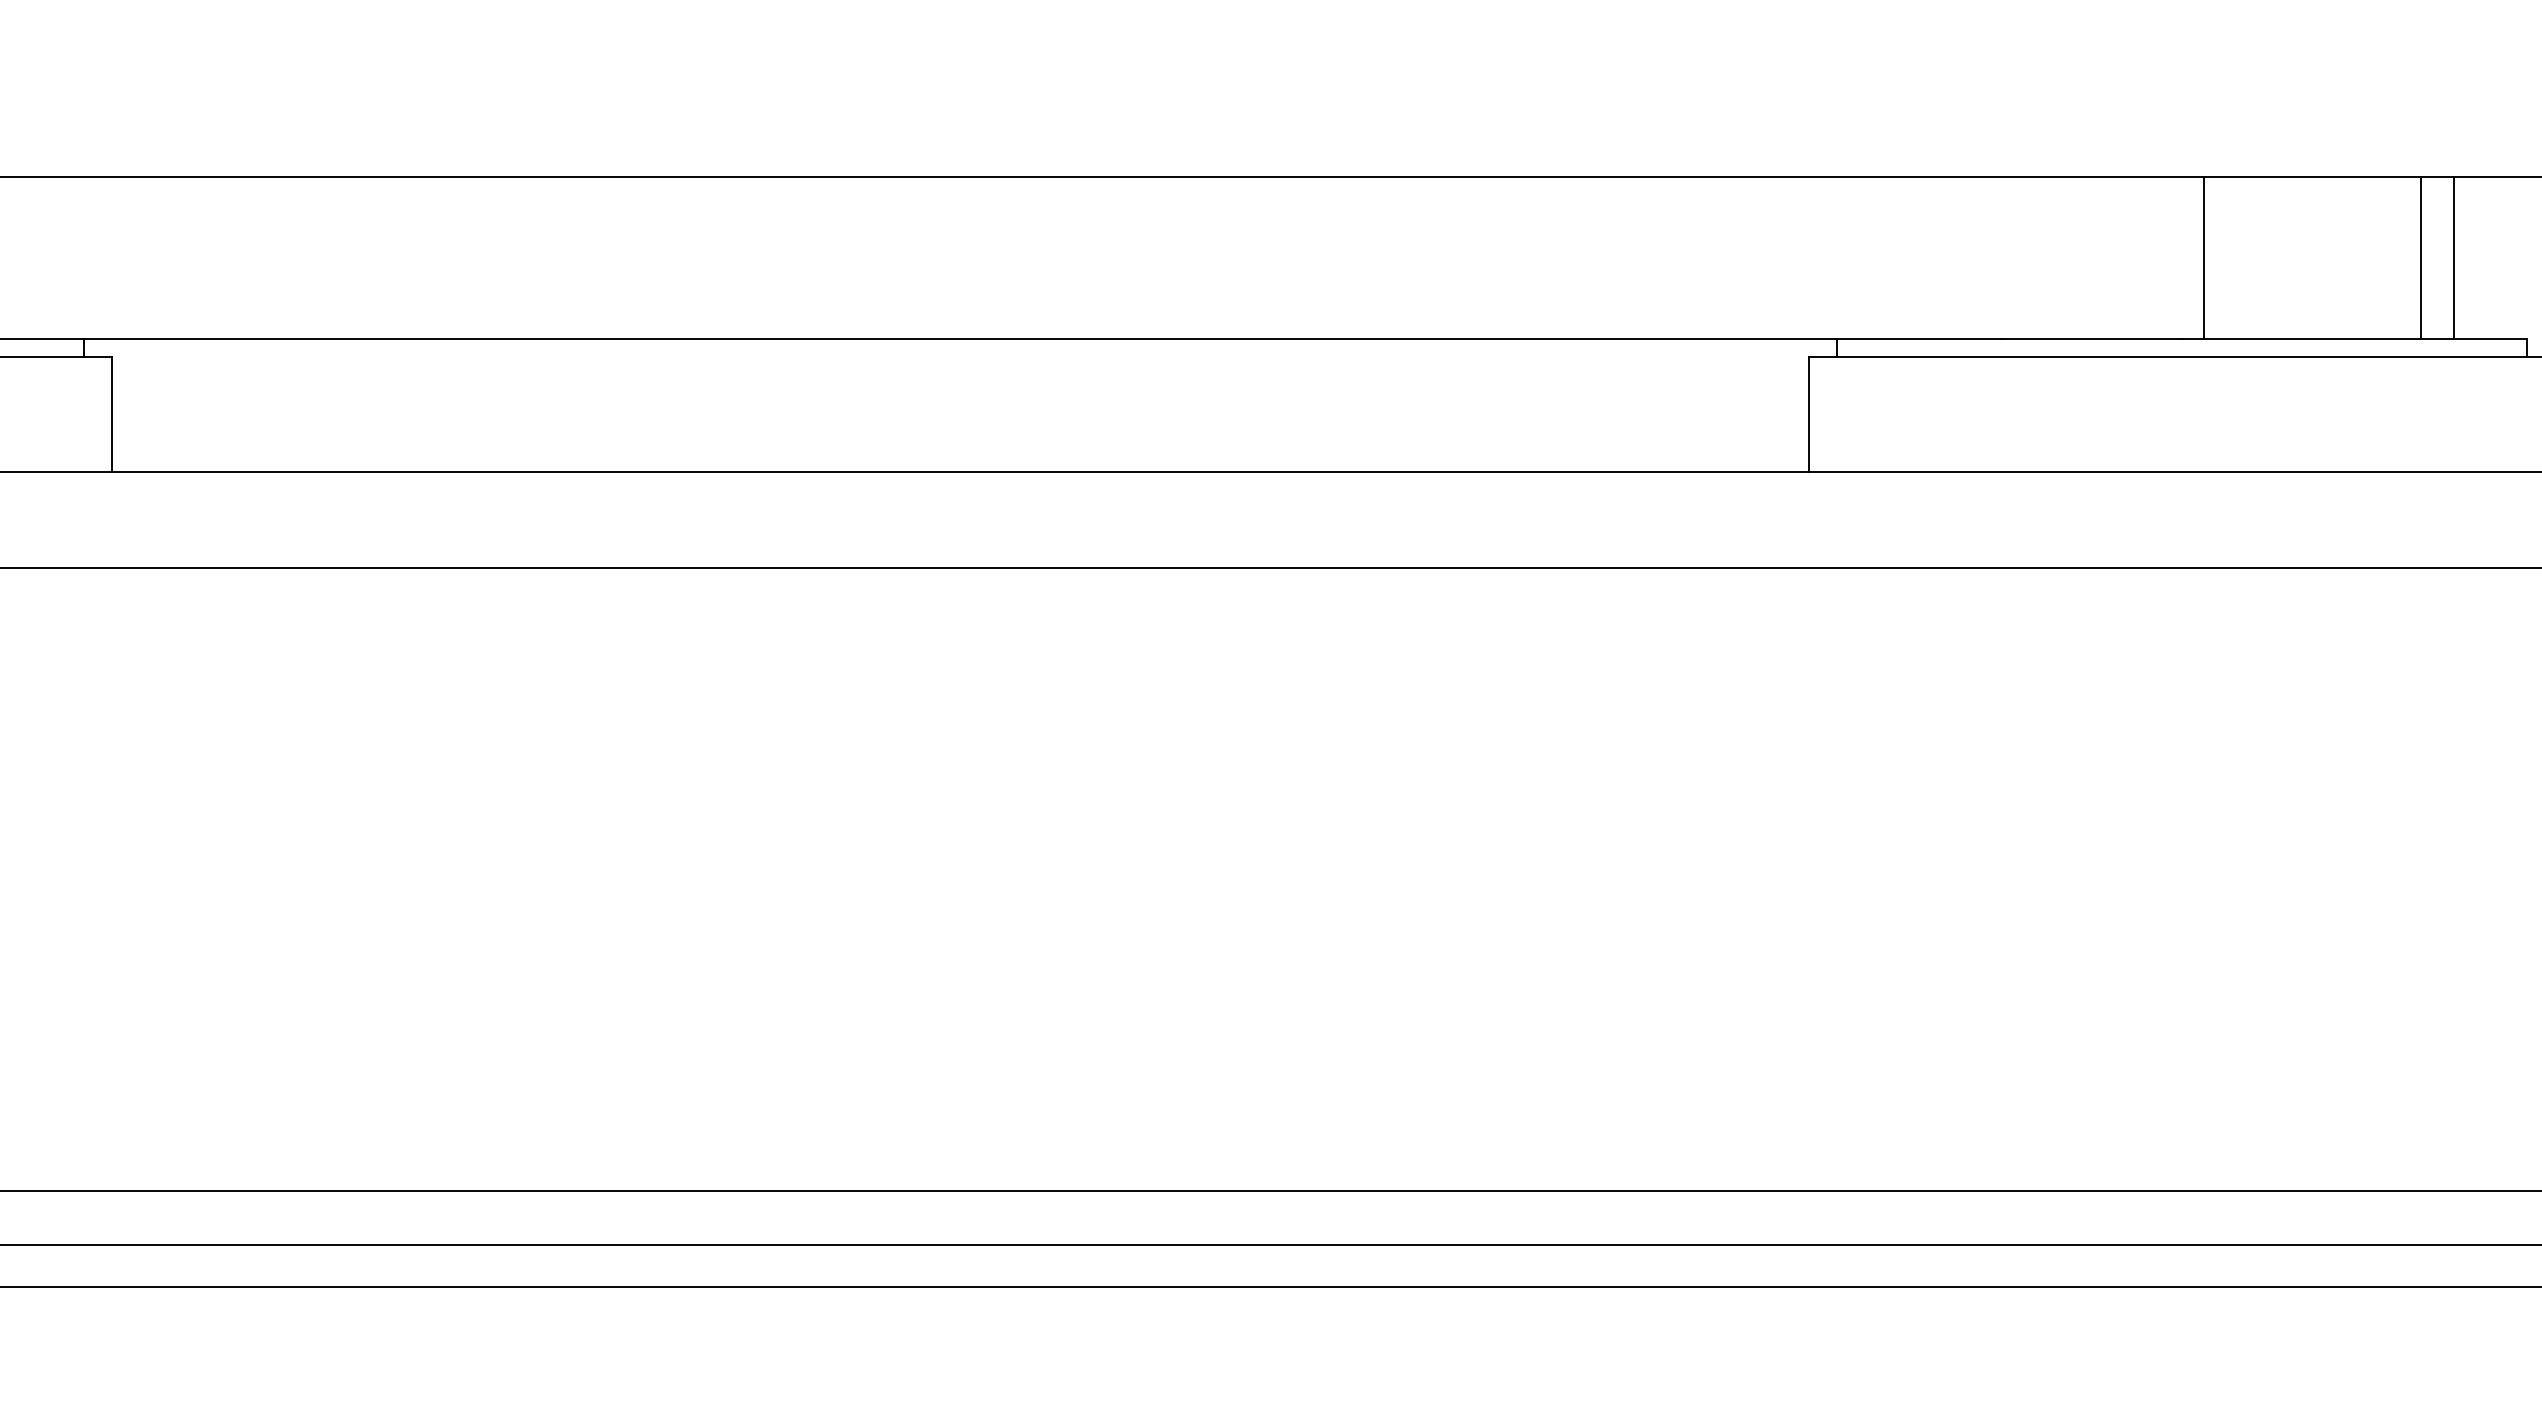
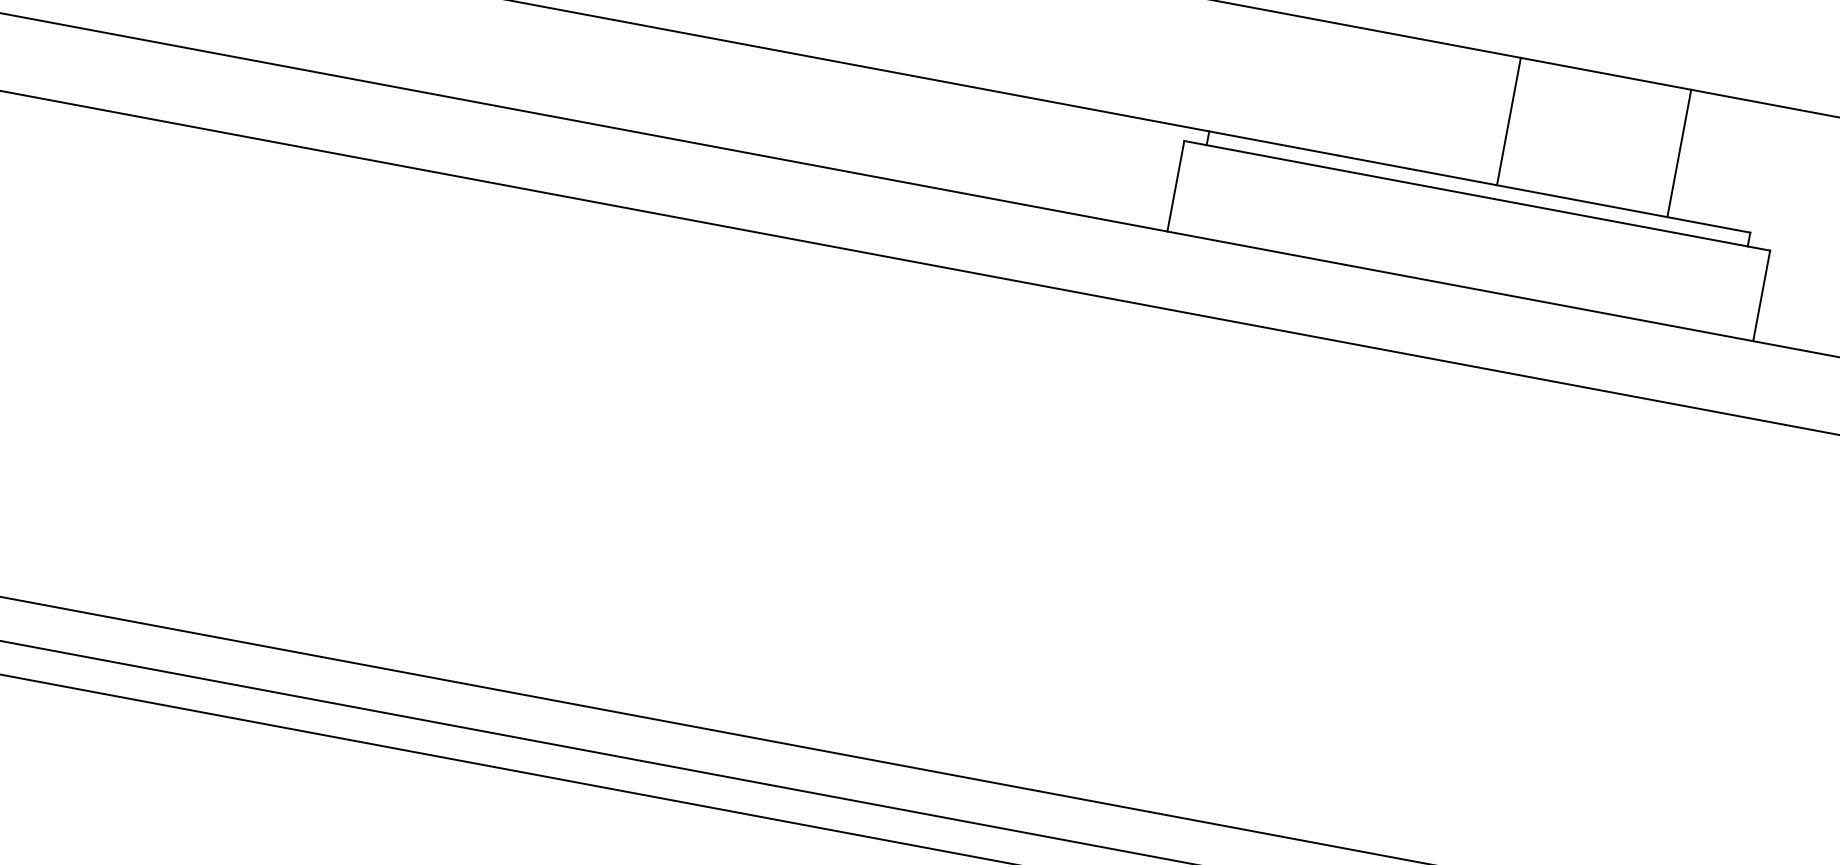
line: (2453, 257) -> (1704, 157), removed

